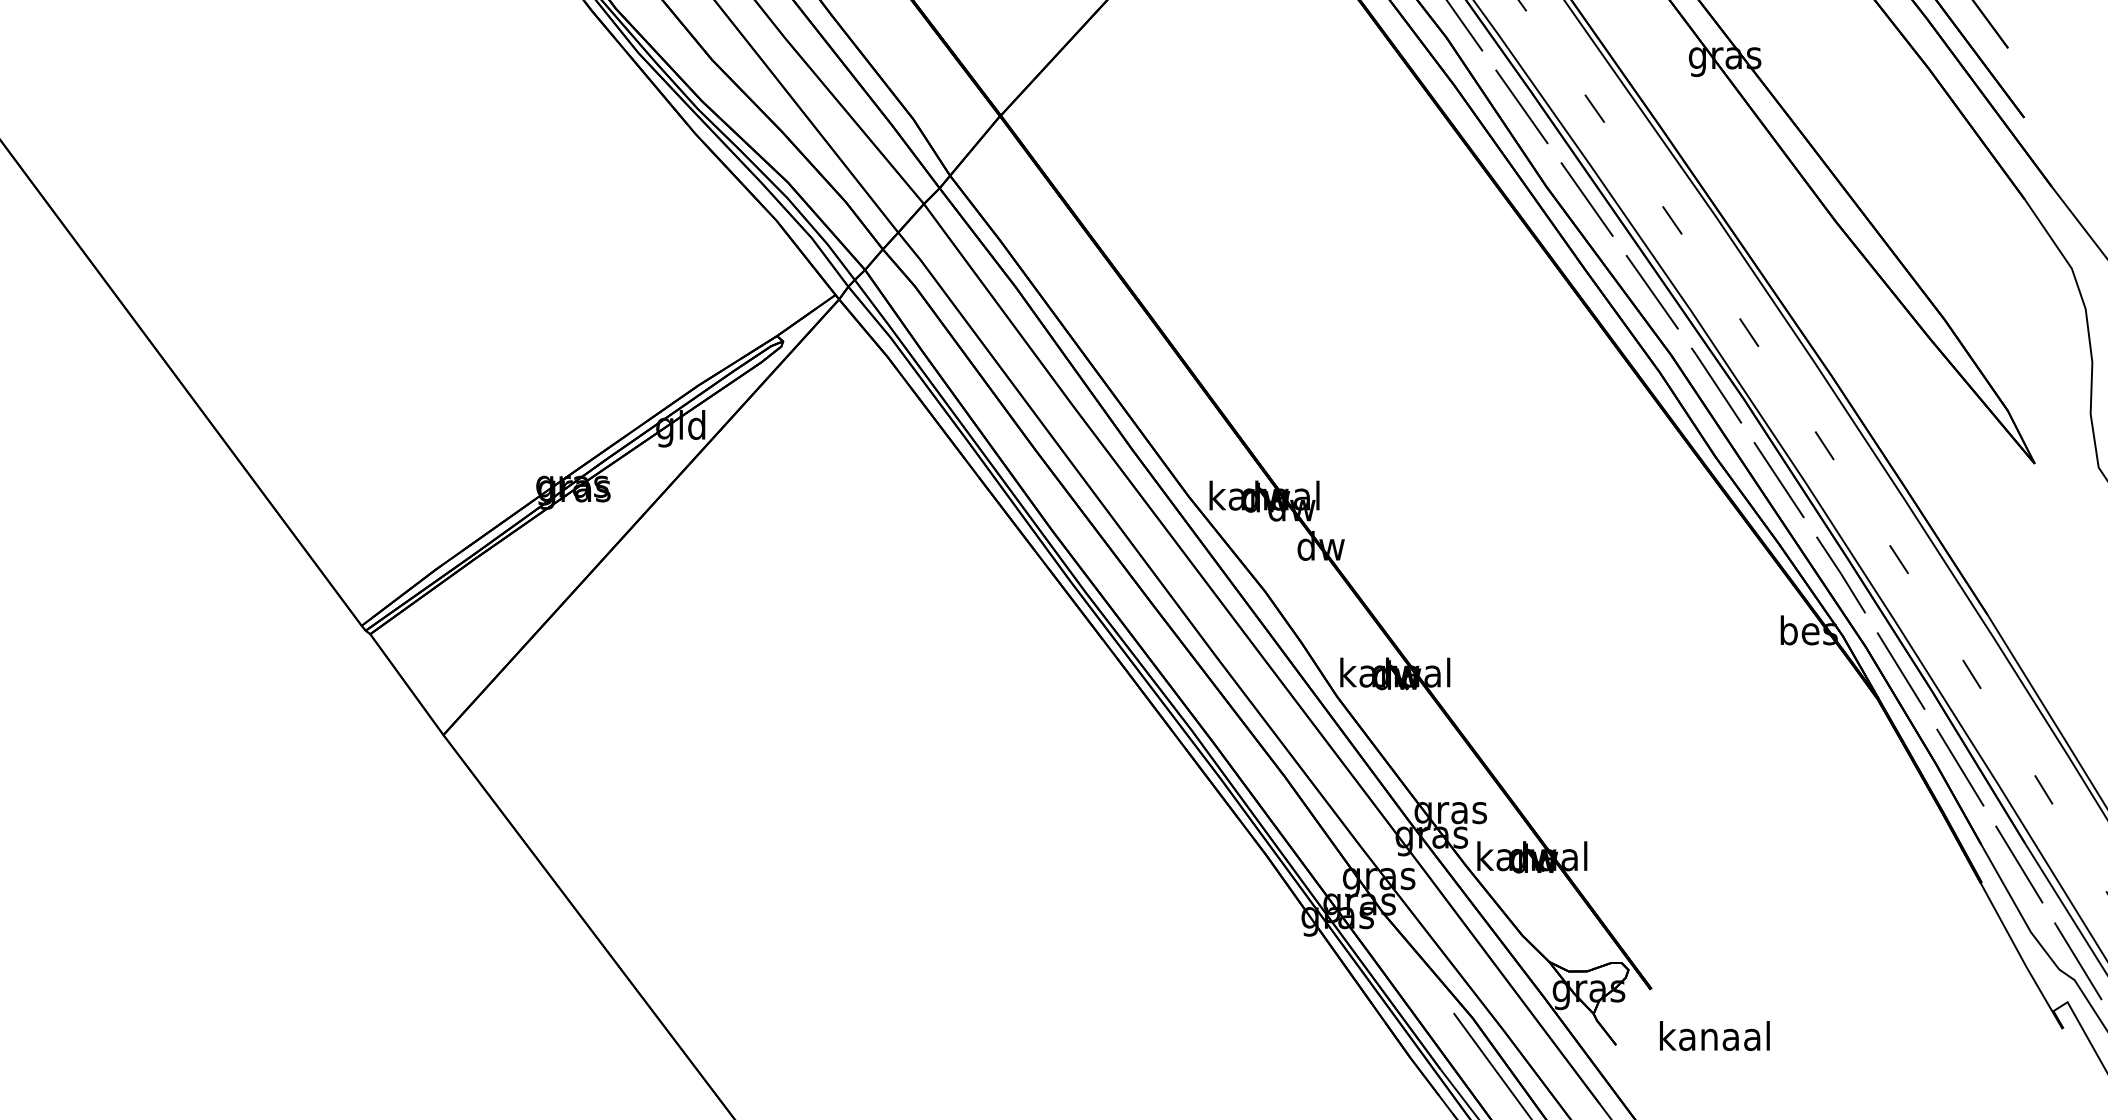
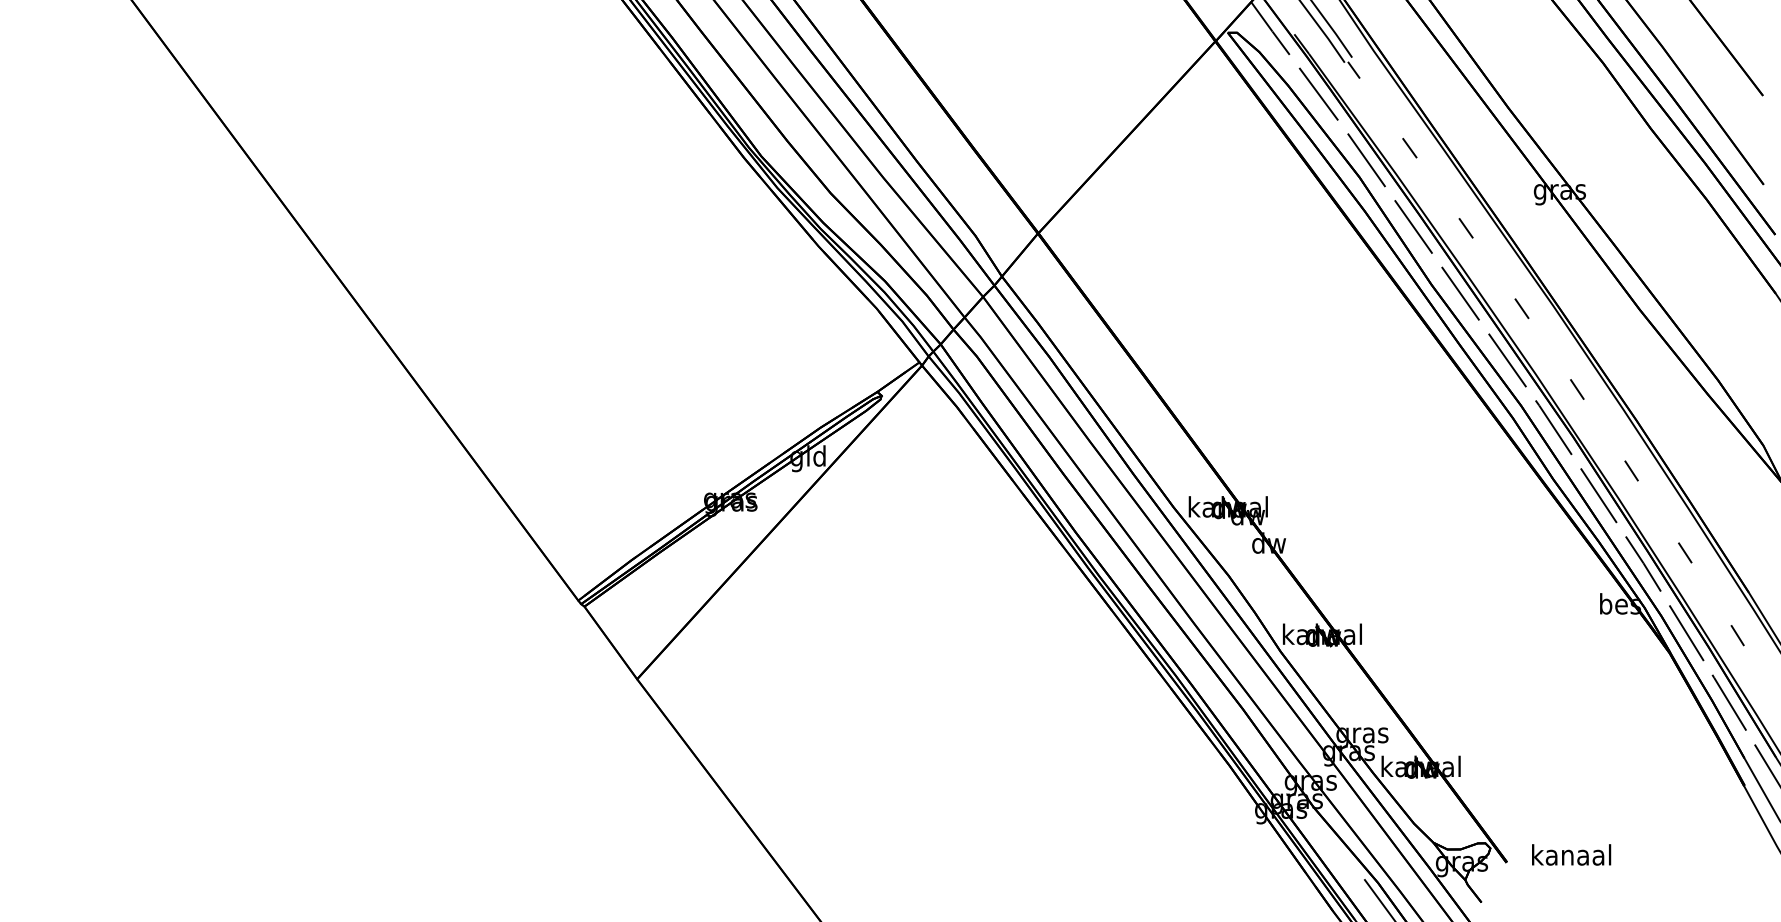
text: (1714, 1035) -> (1571, 854), moved

